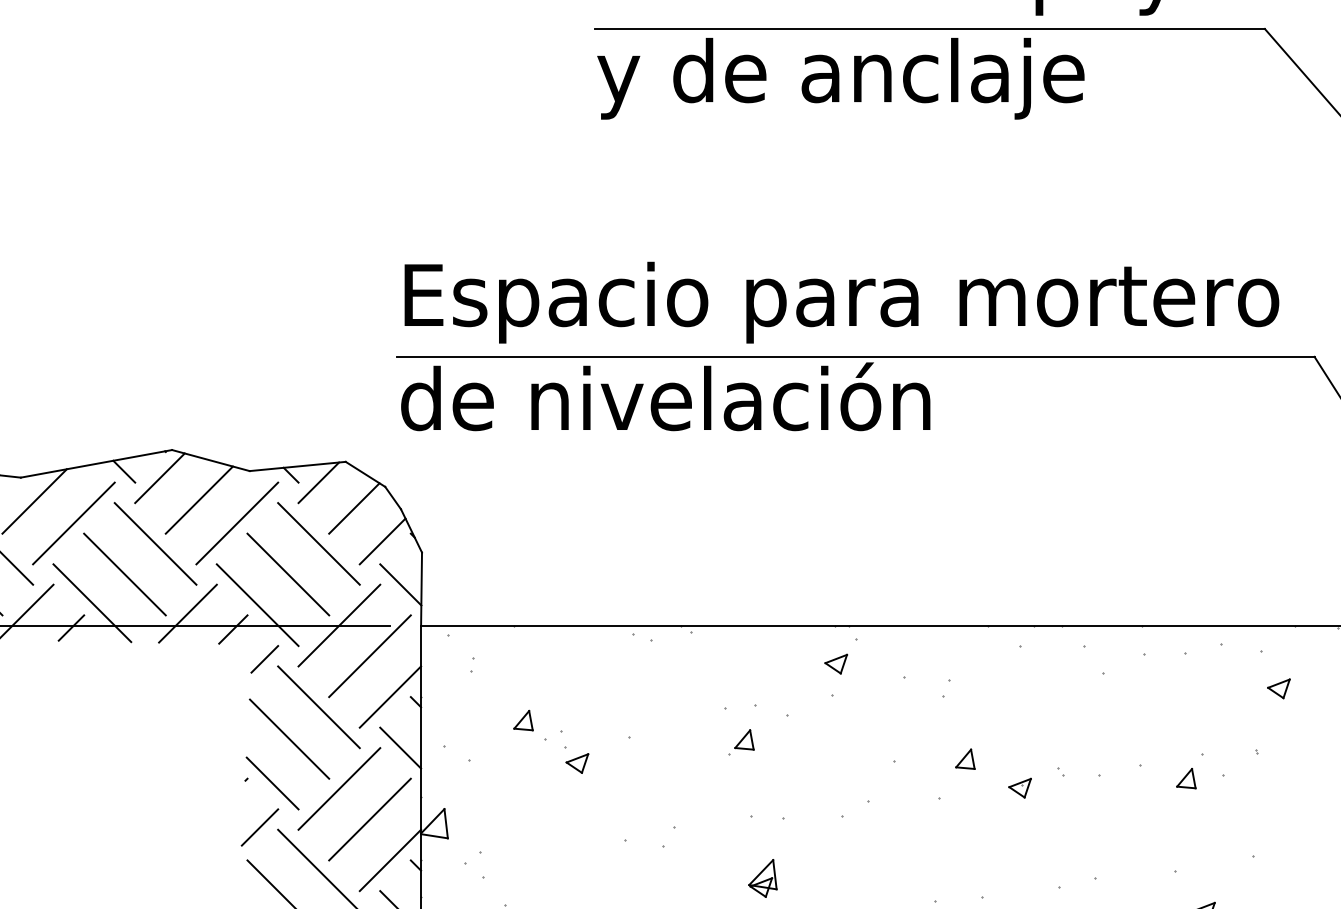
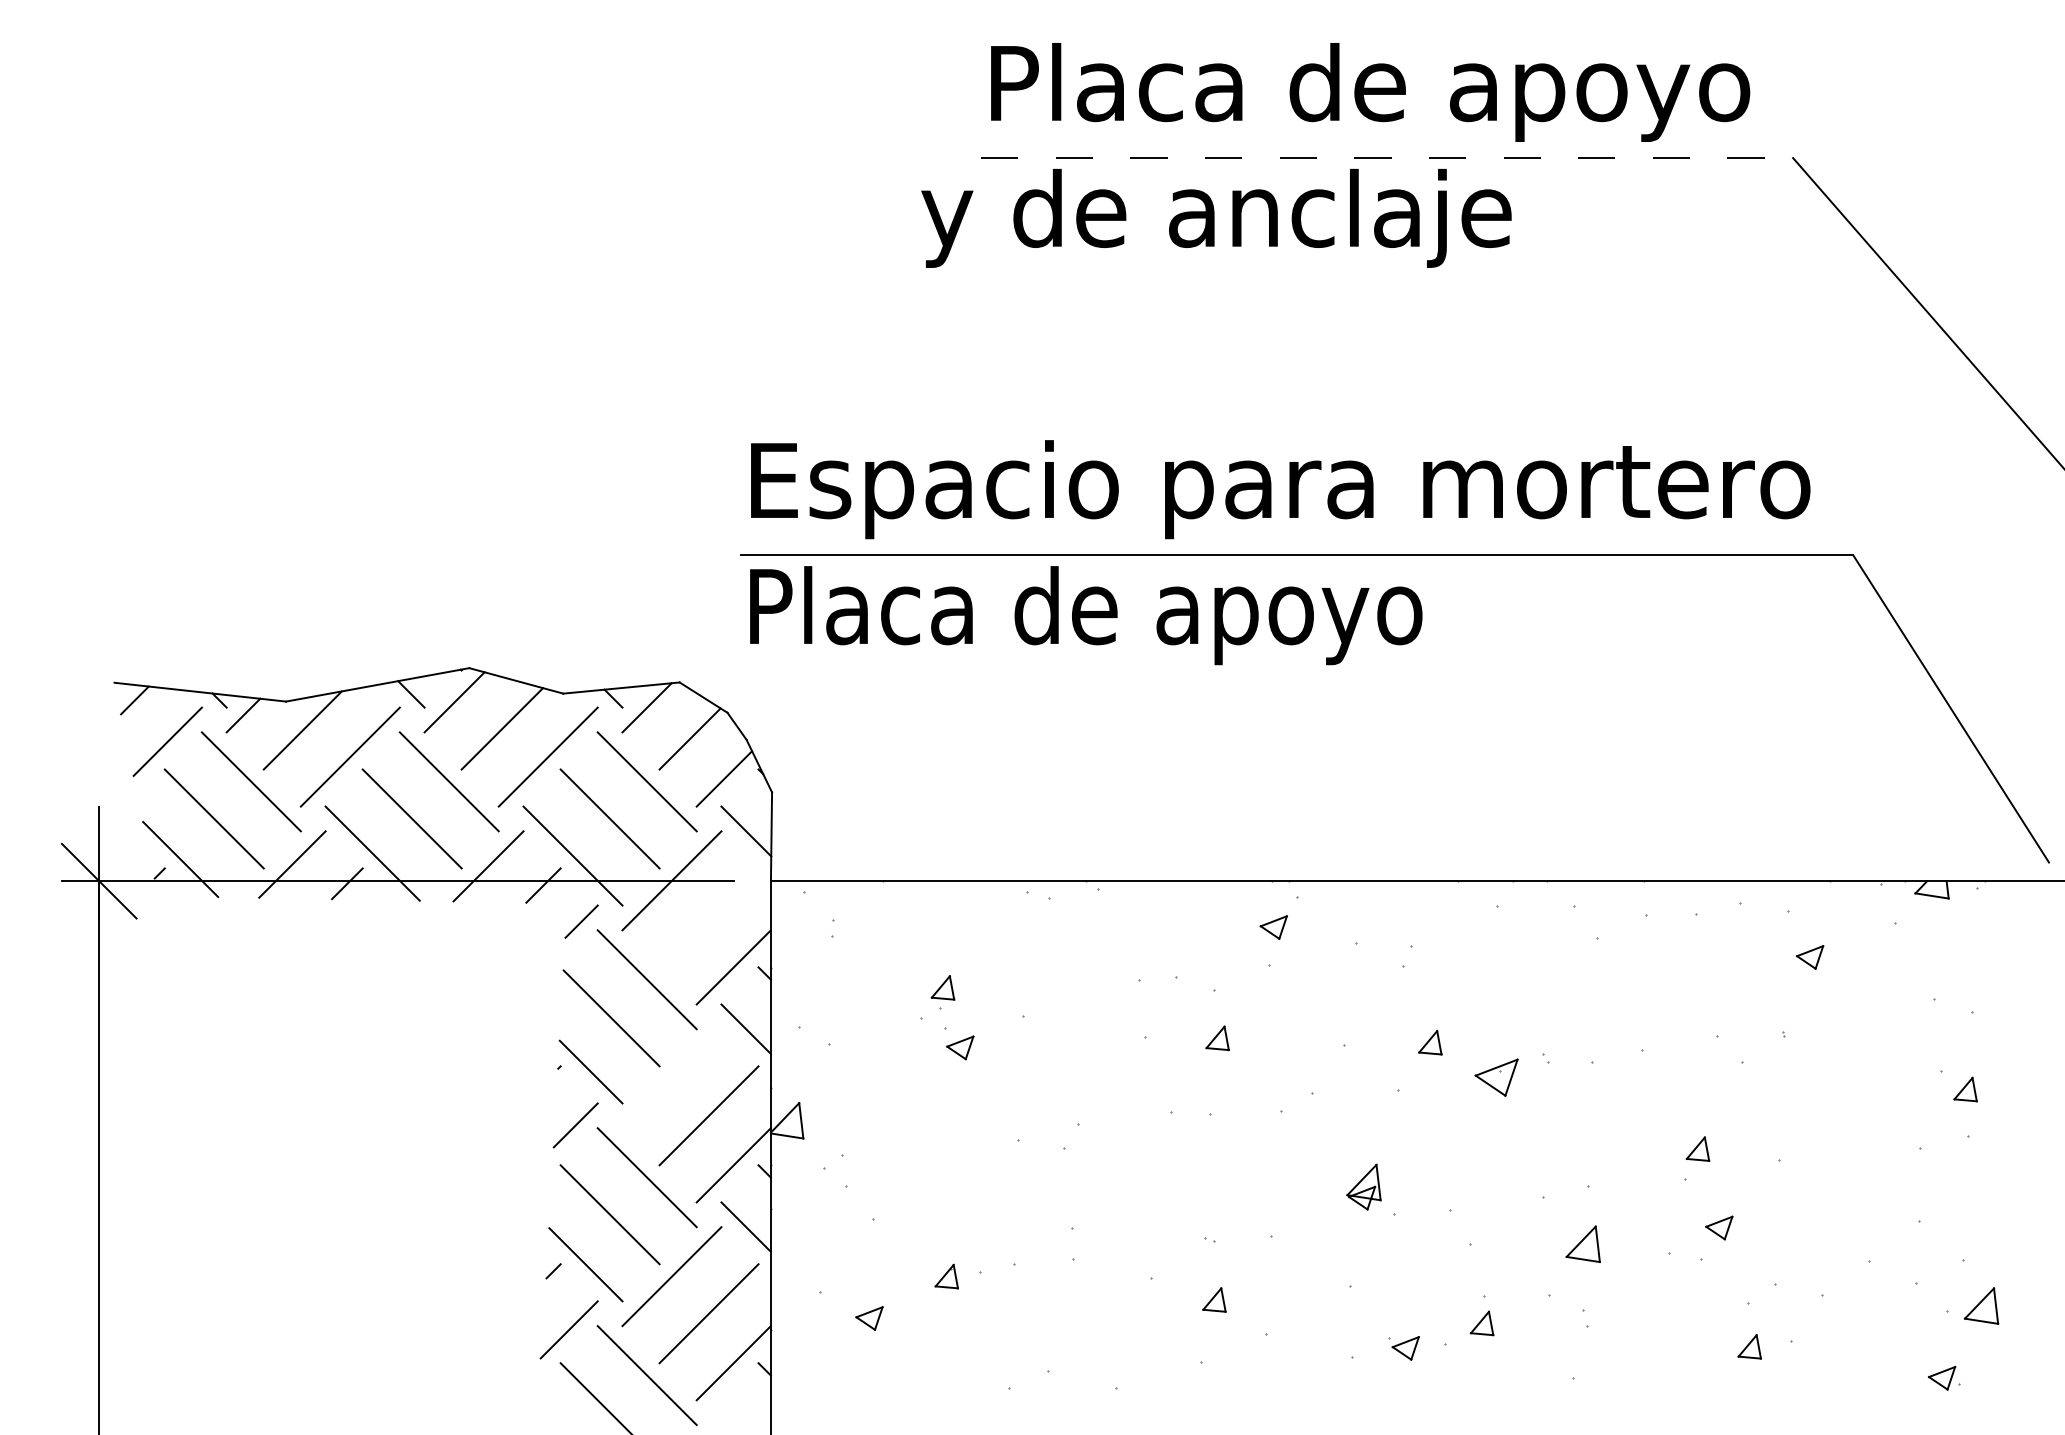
line: (930, 29) -> (1387, 158), solid -> dashed
text: (840, 78) -> (1216, 218), moved
text: (679, 404) -> (1084, 613), de nivelación -> Placa de apoyo
line: (369, 655) -> (708, 917), removed
part: (523, 720) -> (942, 987), moved
part: (744, 740) -> (1217, 1038), moved
part: (1185, 778) -> (1697, 1148), moved
part: (1020, 787) -> (1496, 1077), size x1.6
line: (339, 788) -> (671, 1078), removed
part: (762, 877) -> (1363, 1186), moved

